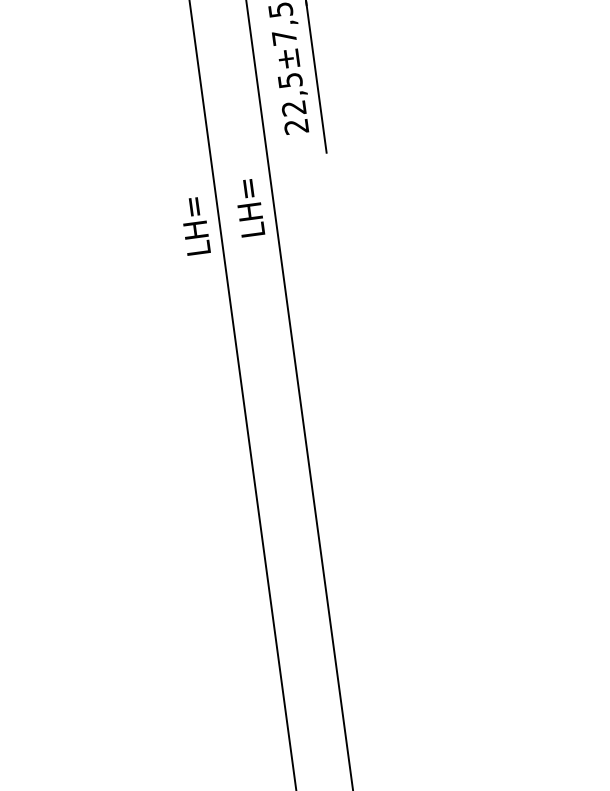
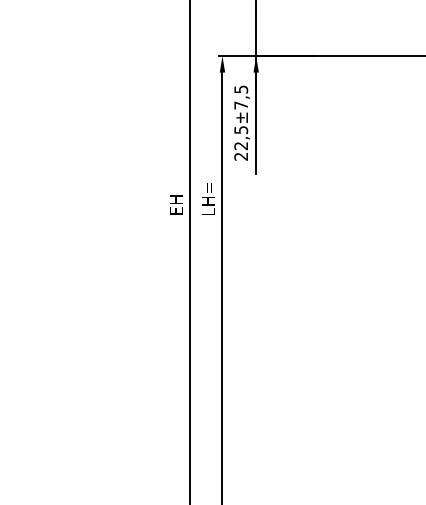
text: (195, 225) -> (176, 204), LH= -> EH

